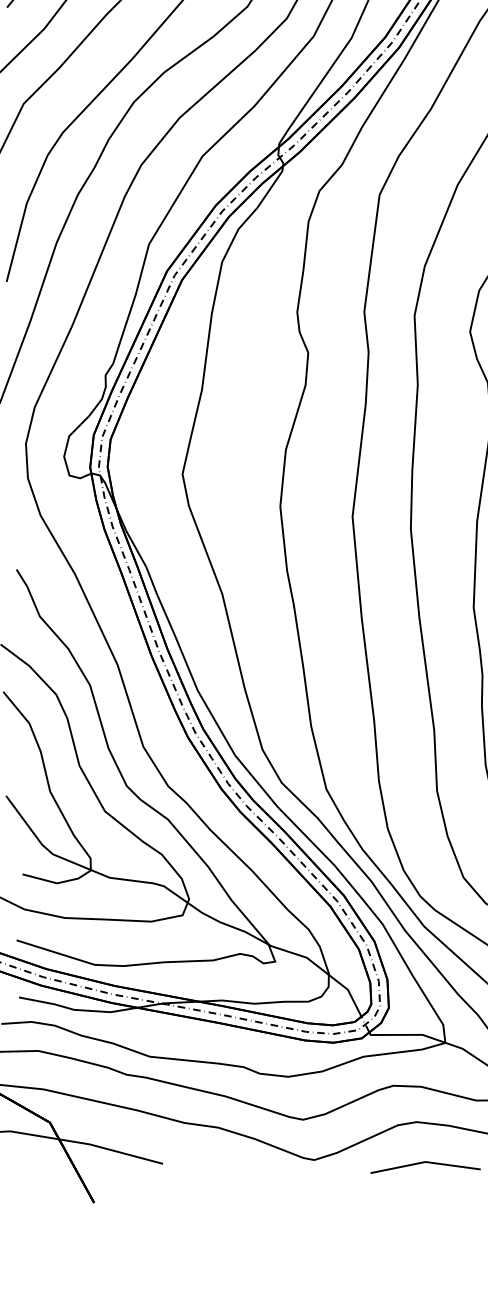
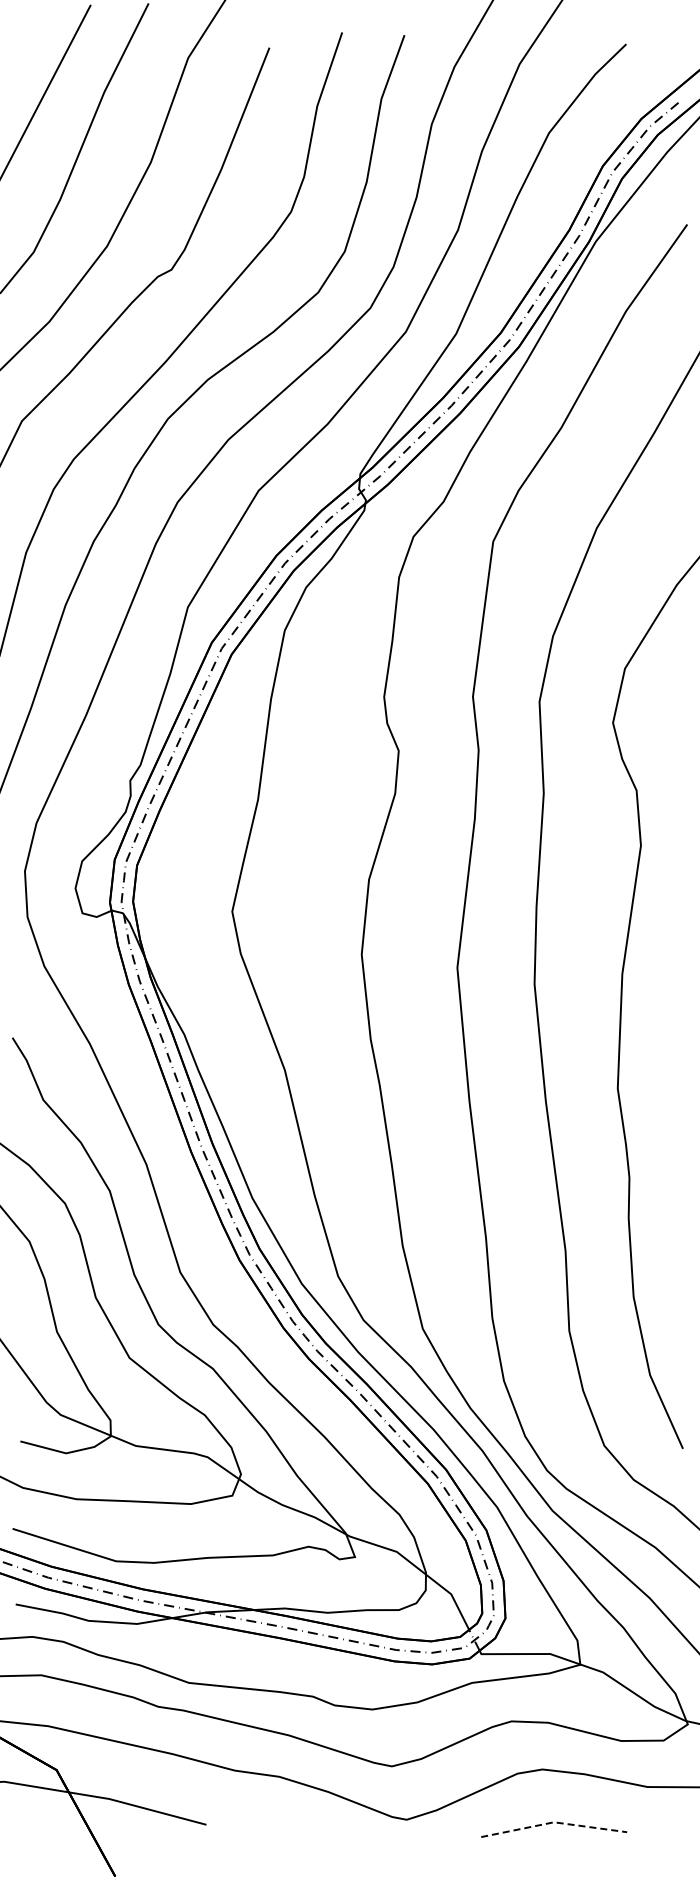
line: (425, 1162) -> (554, 1822), solid -> dashed

